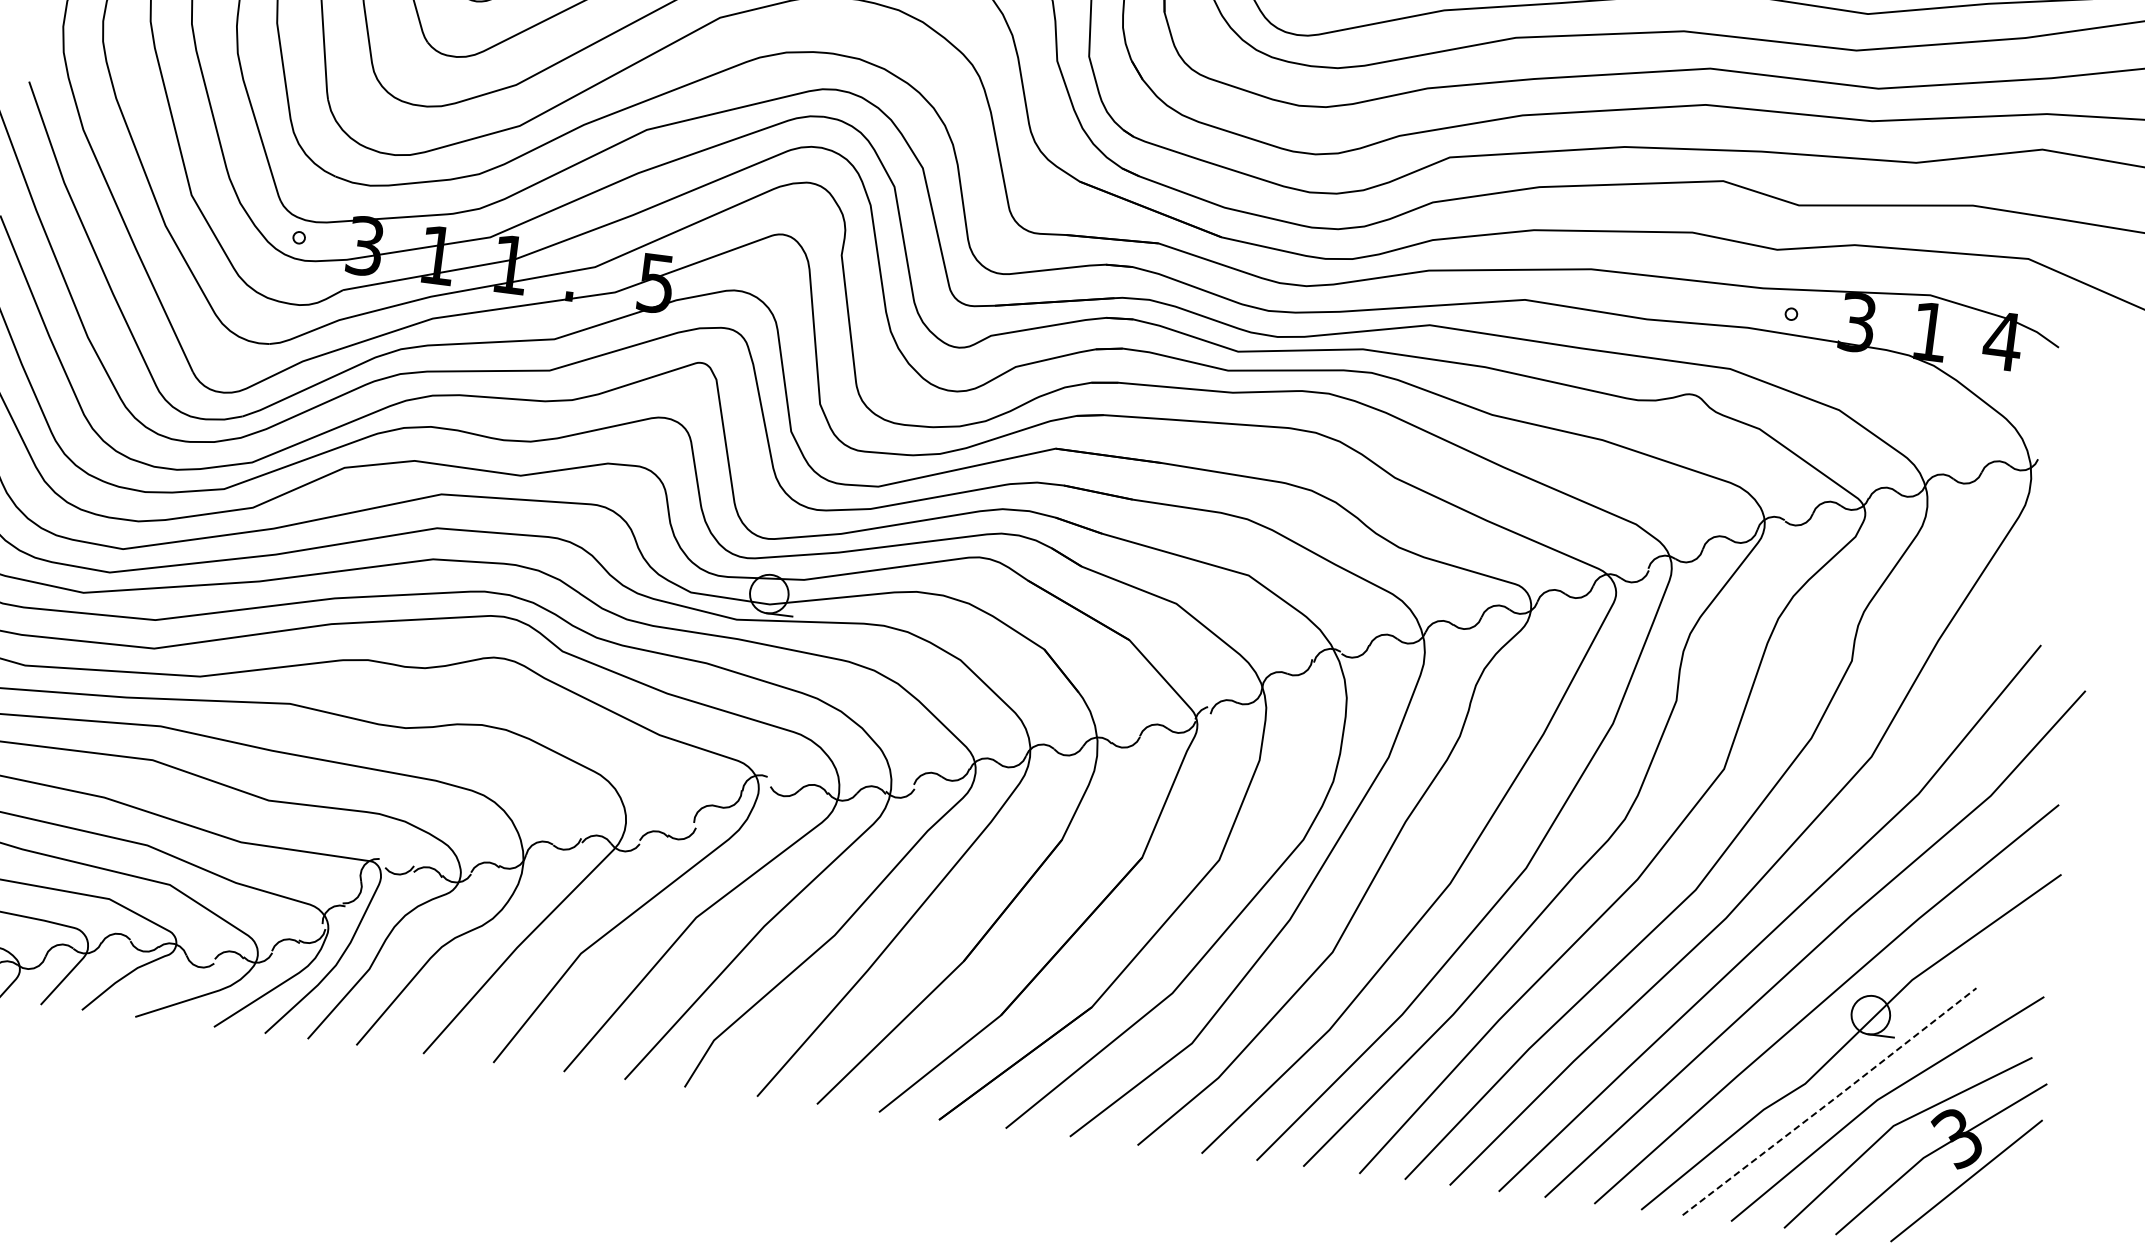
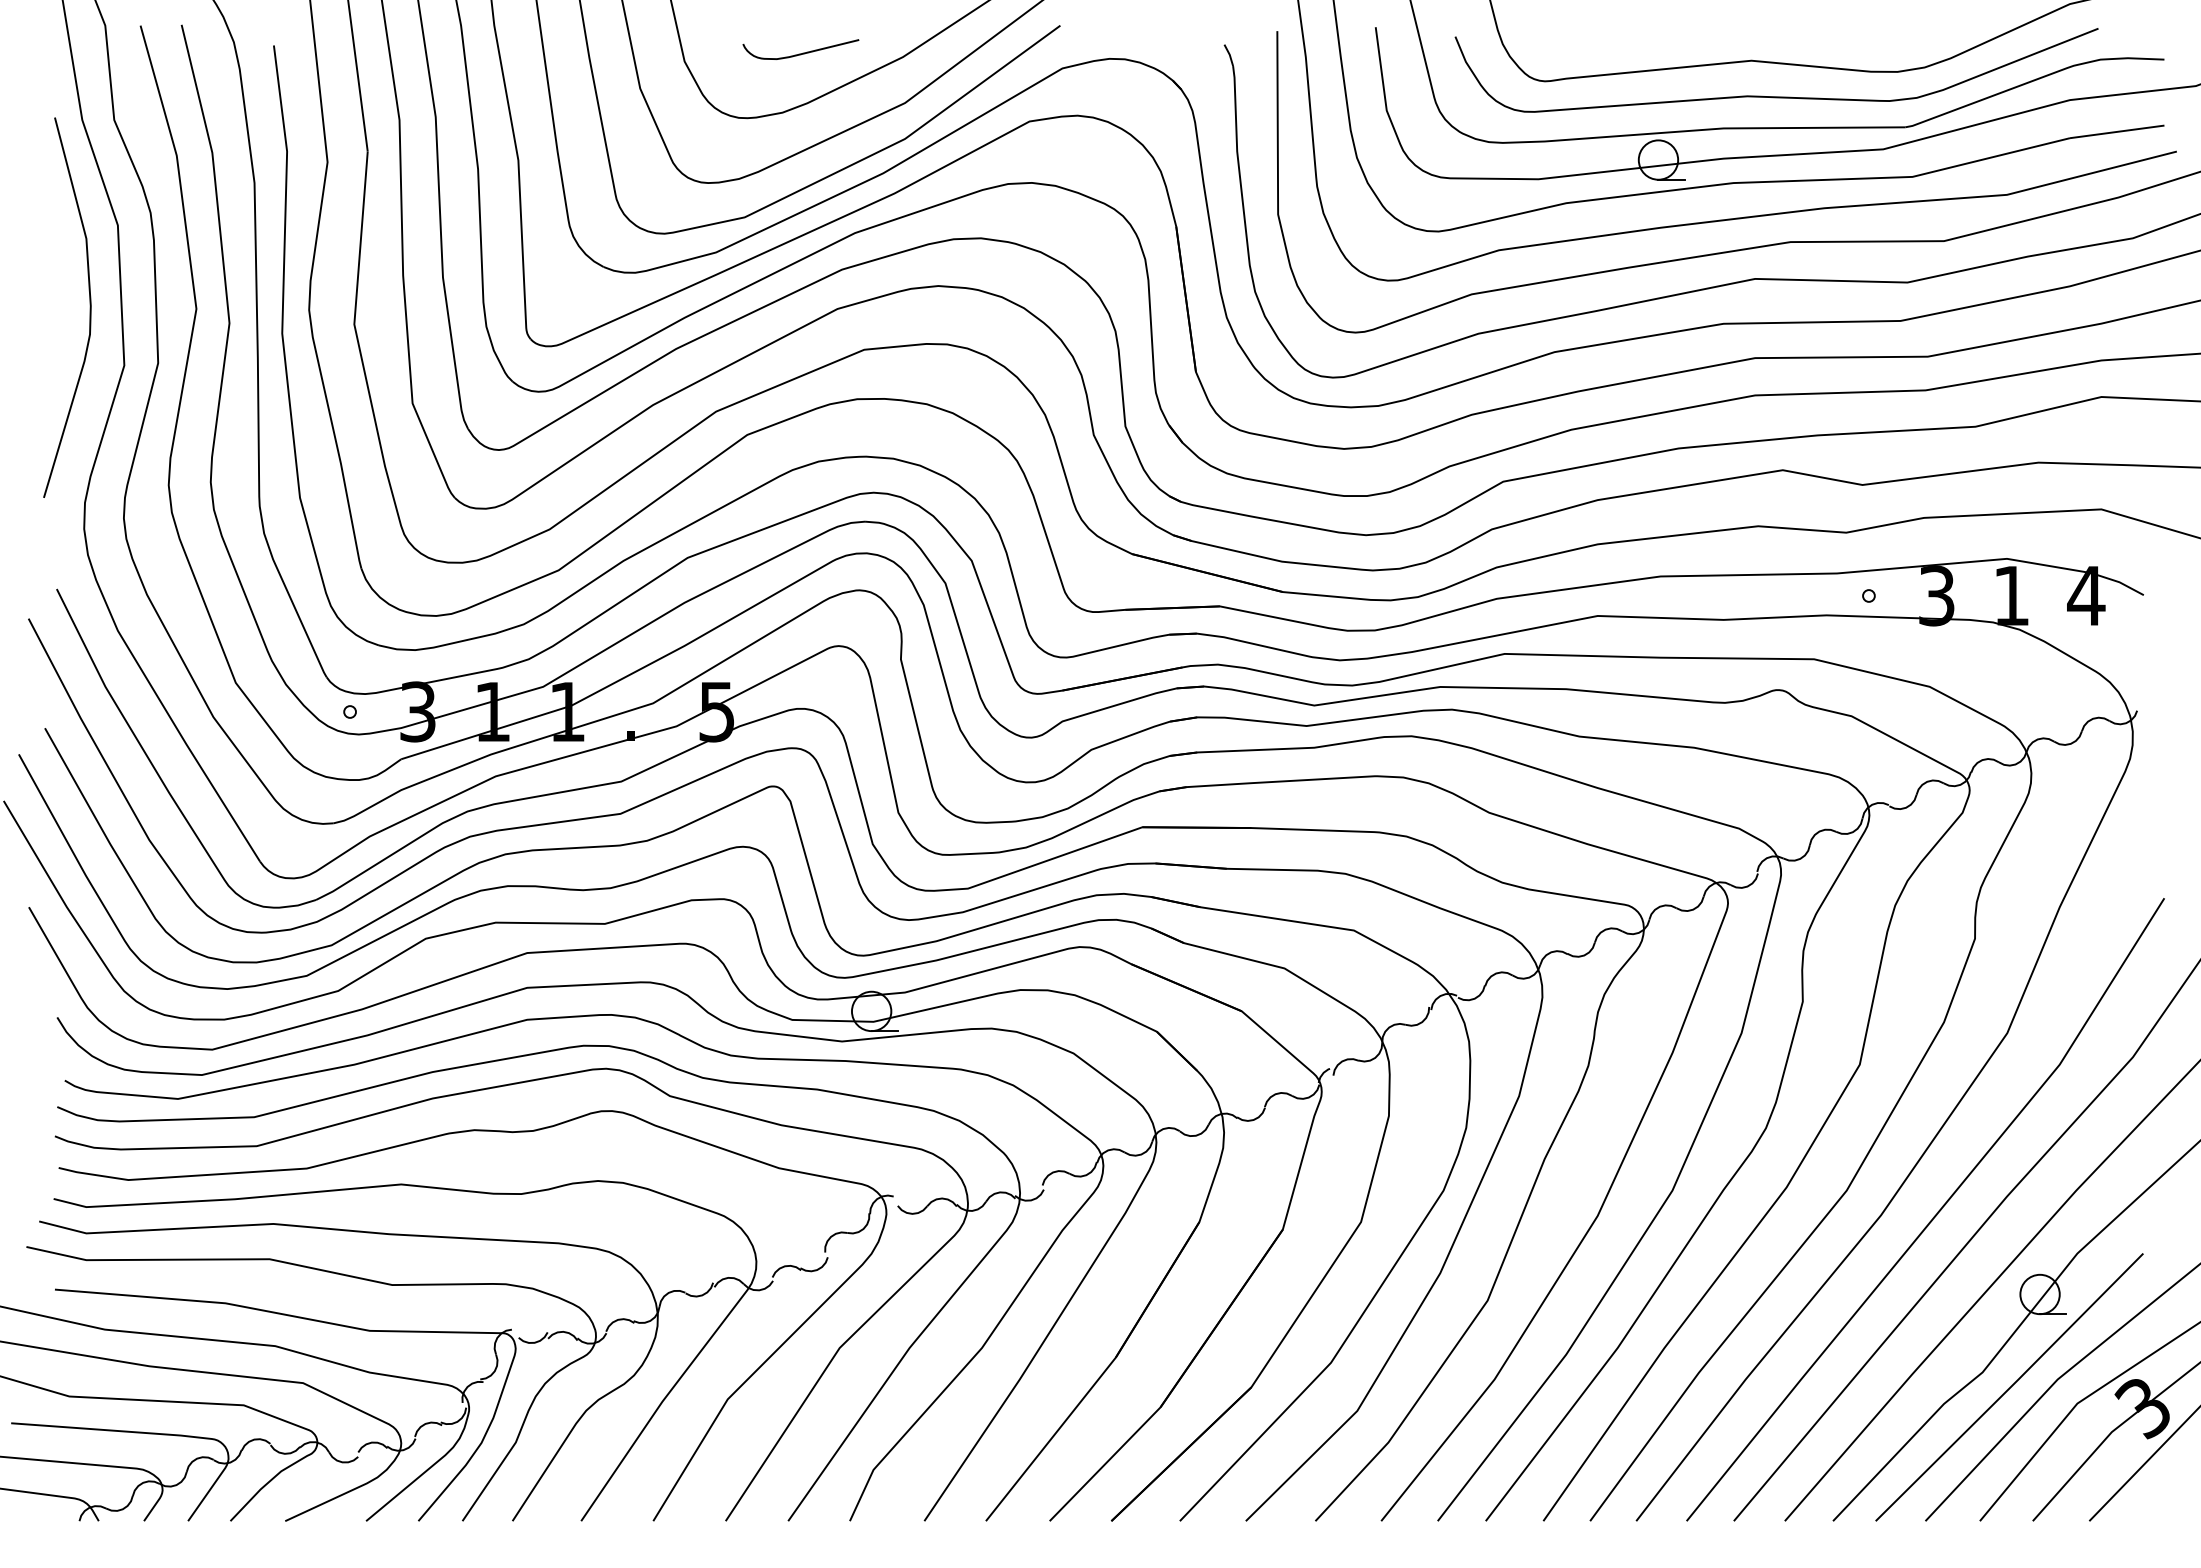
line: (1830, 1101) -> (2010, 1387), dashed -> solid

